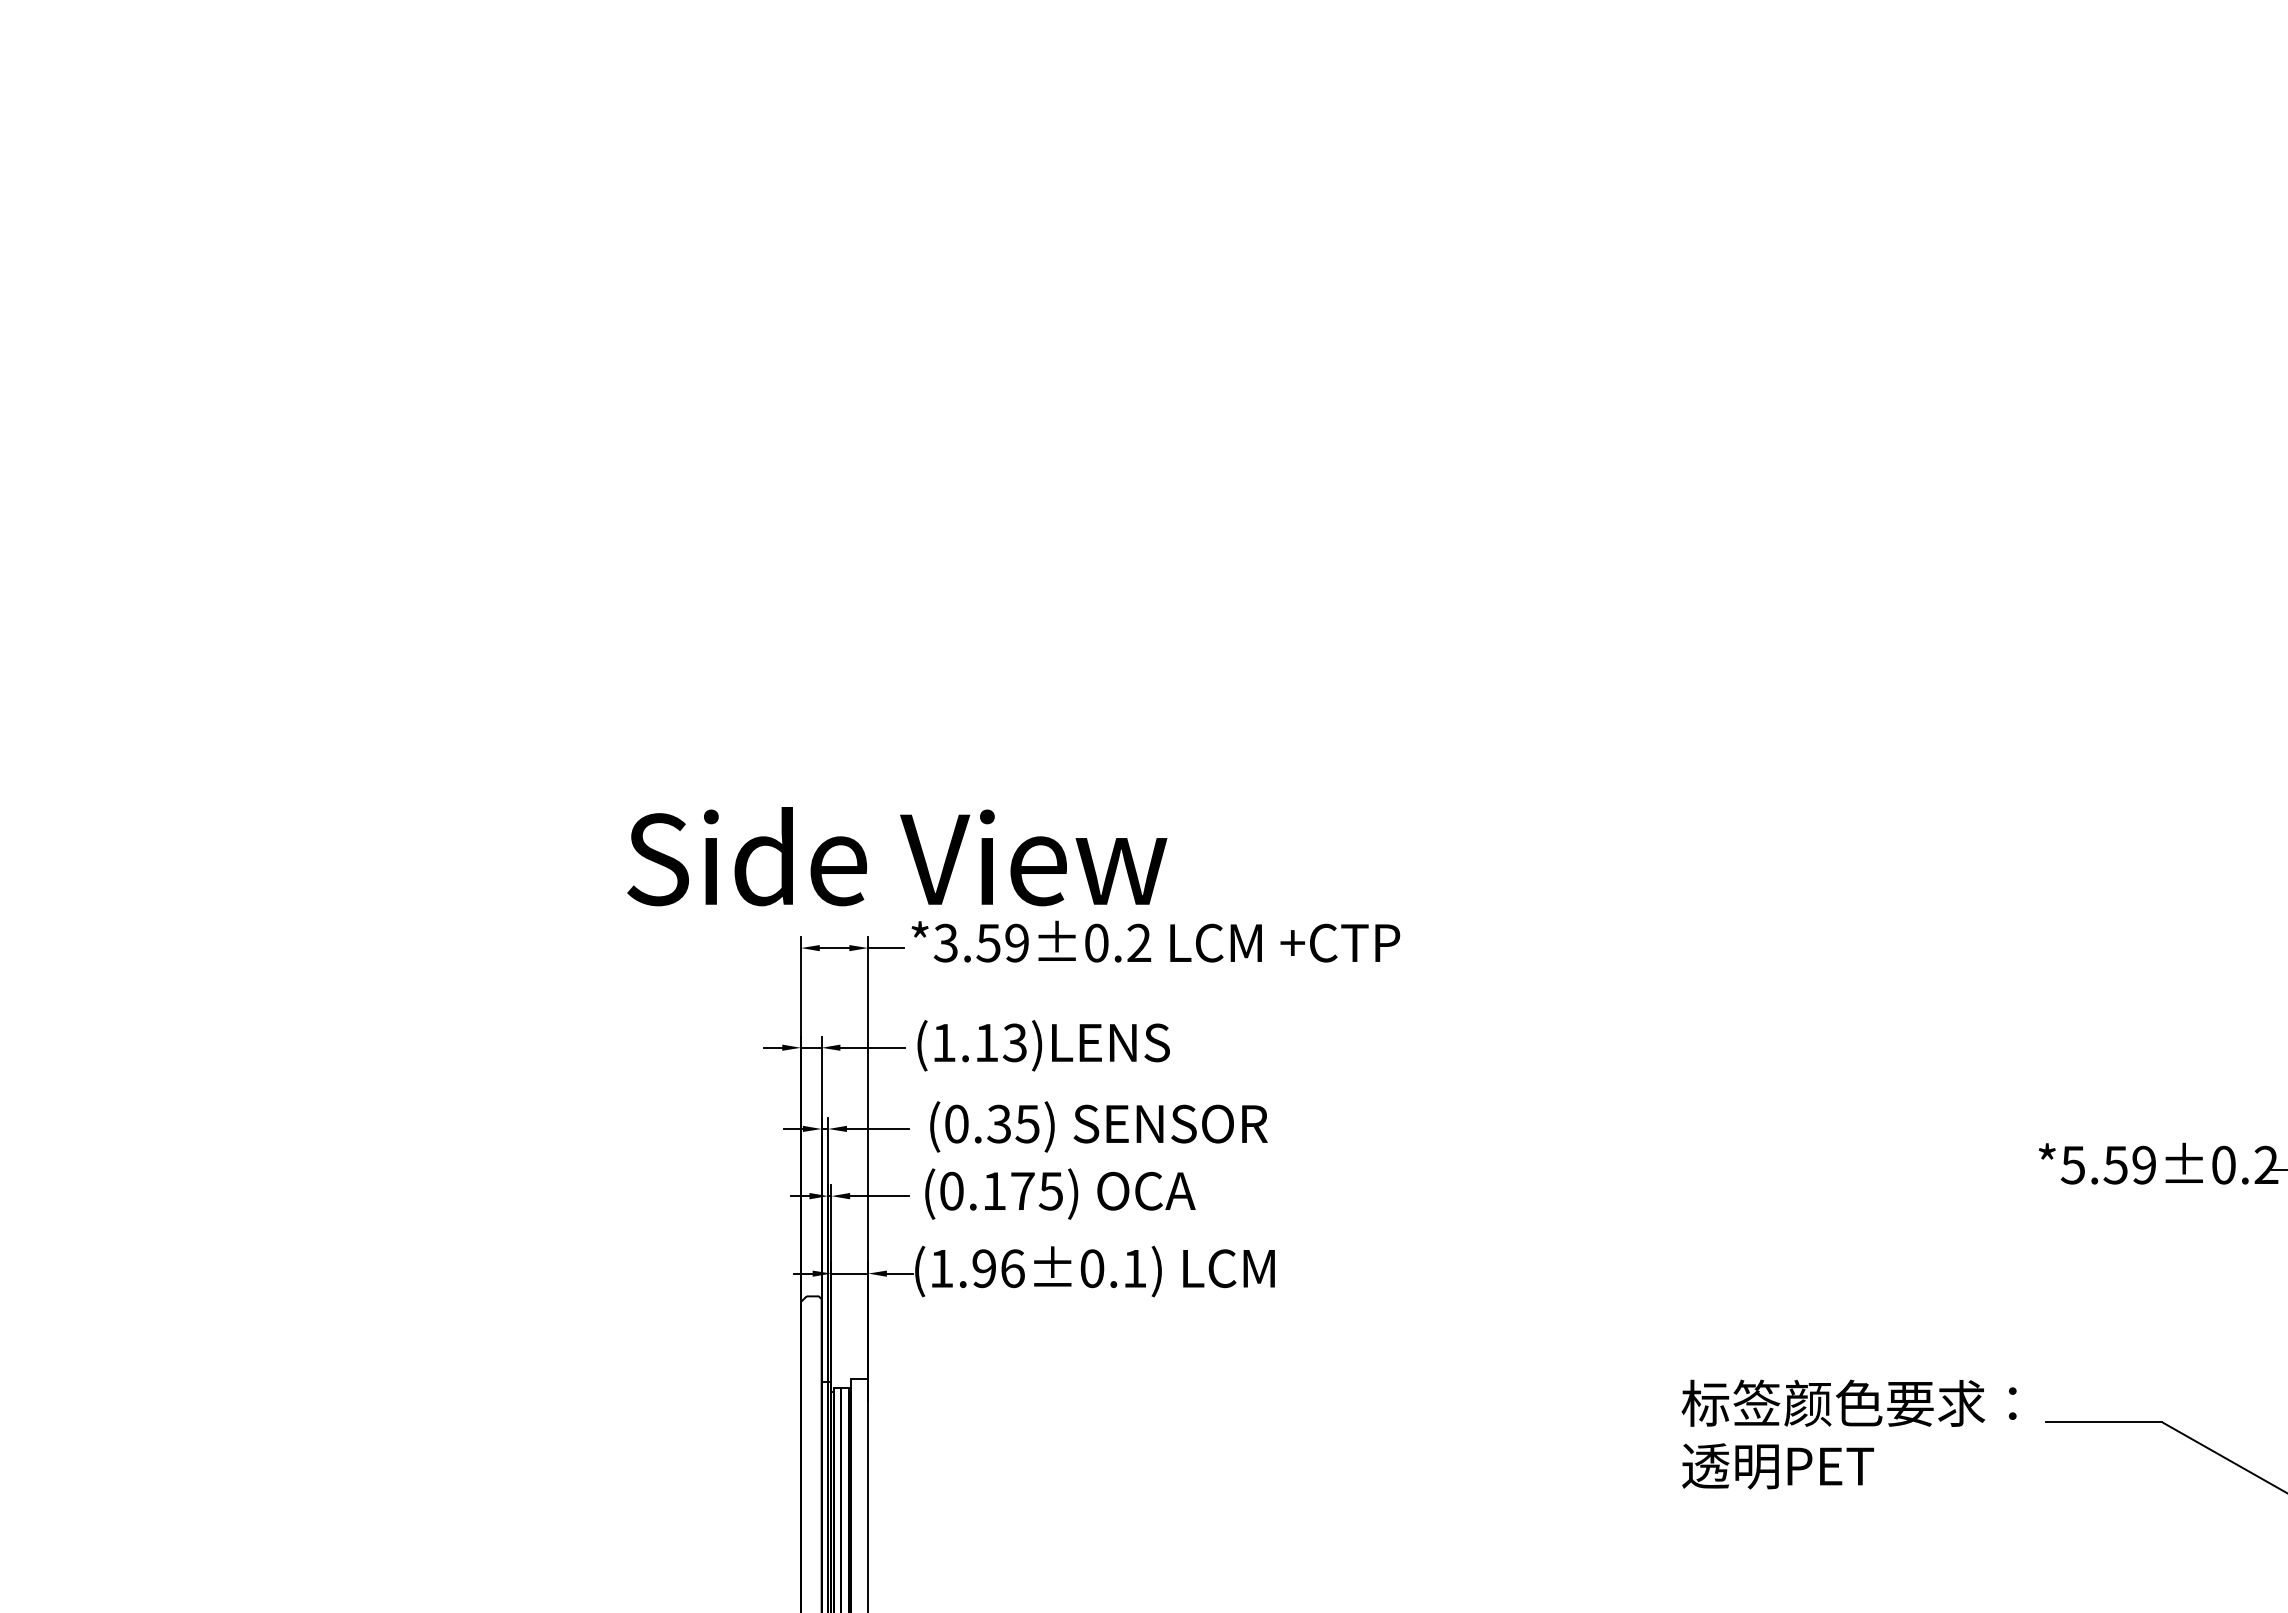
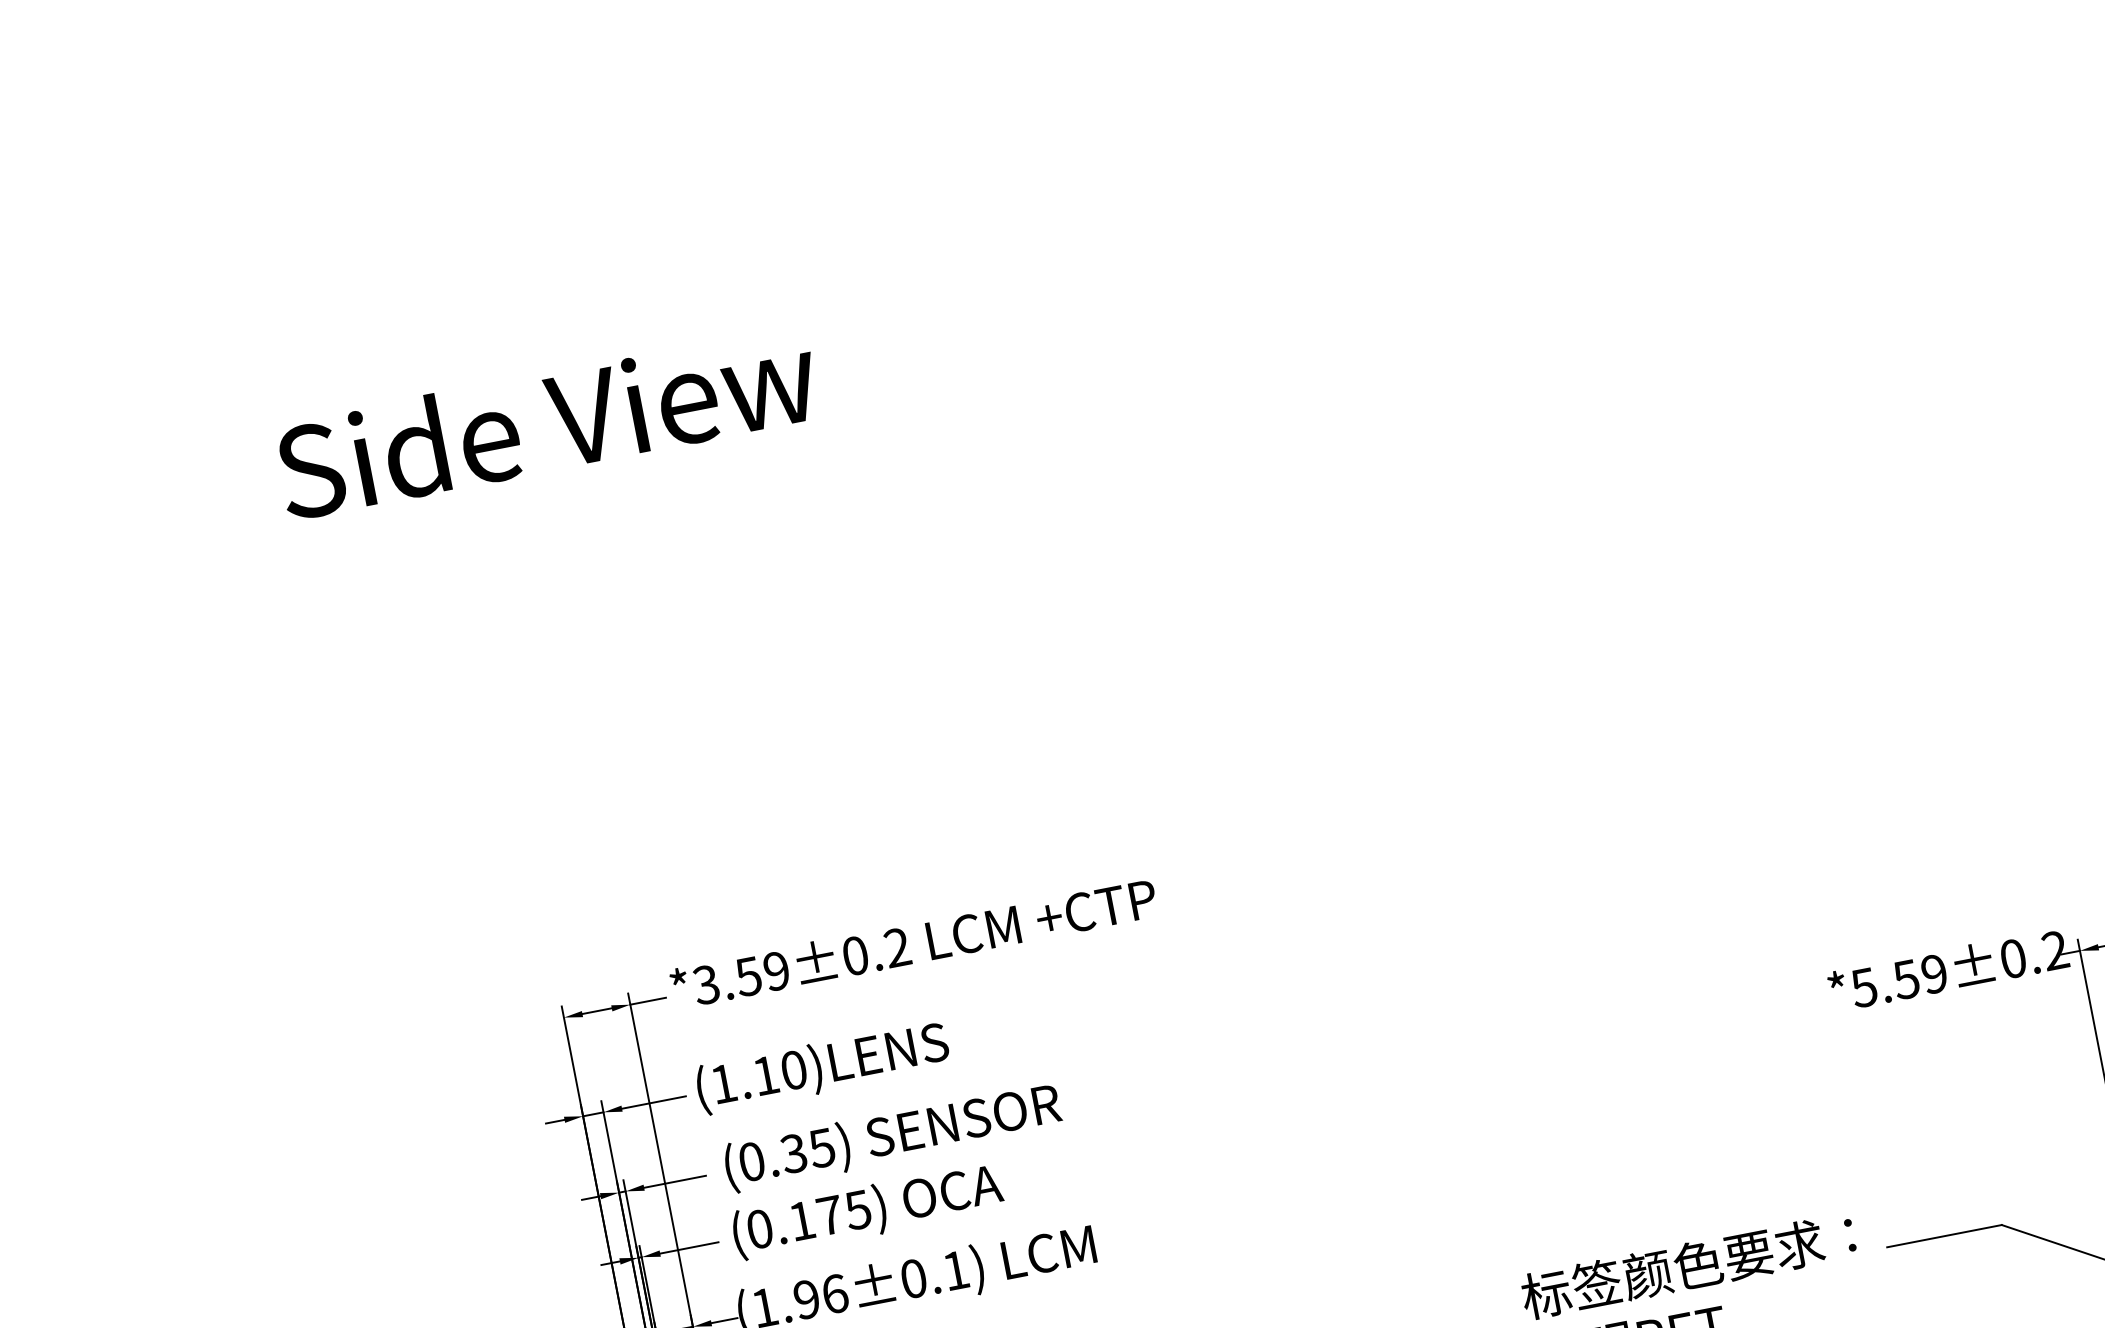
text: (897, 856) -> (547, 421), moved
text: (1014, 1042) -> (793, 1069), (1.13)LENS -> (1.10)LENS

